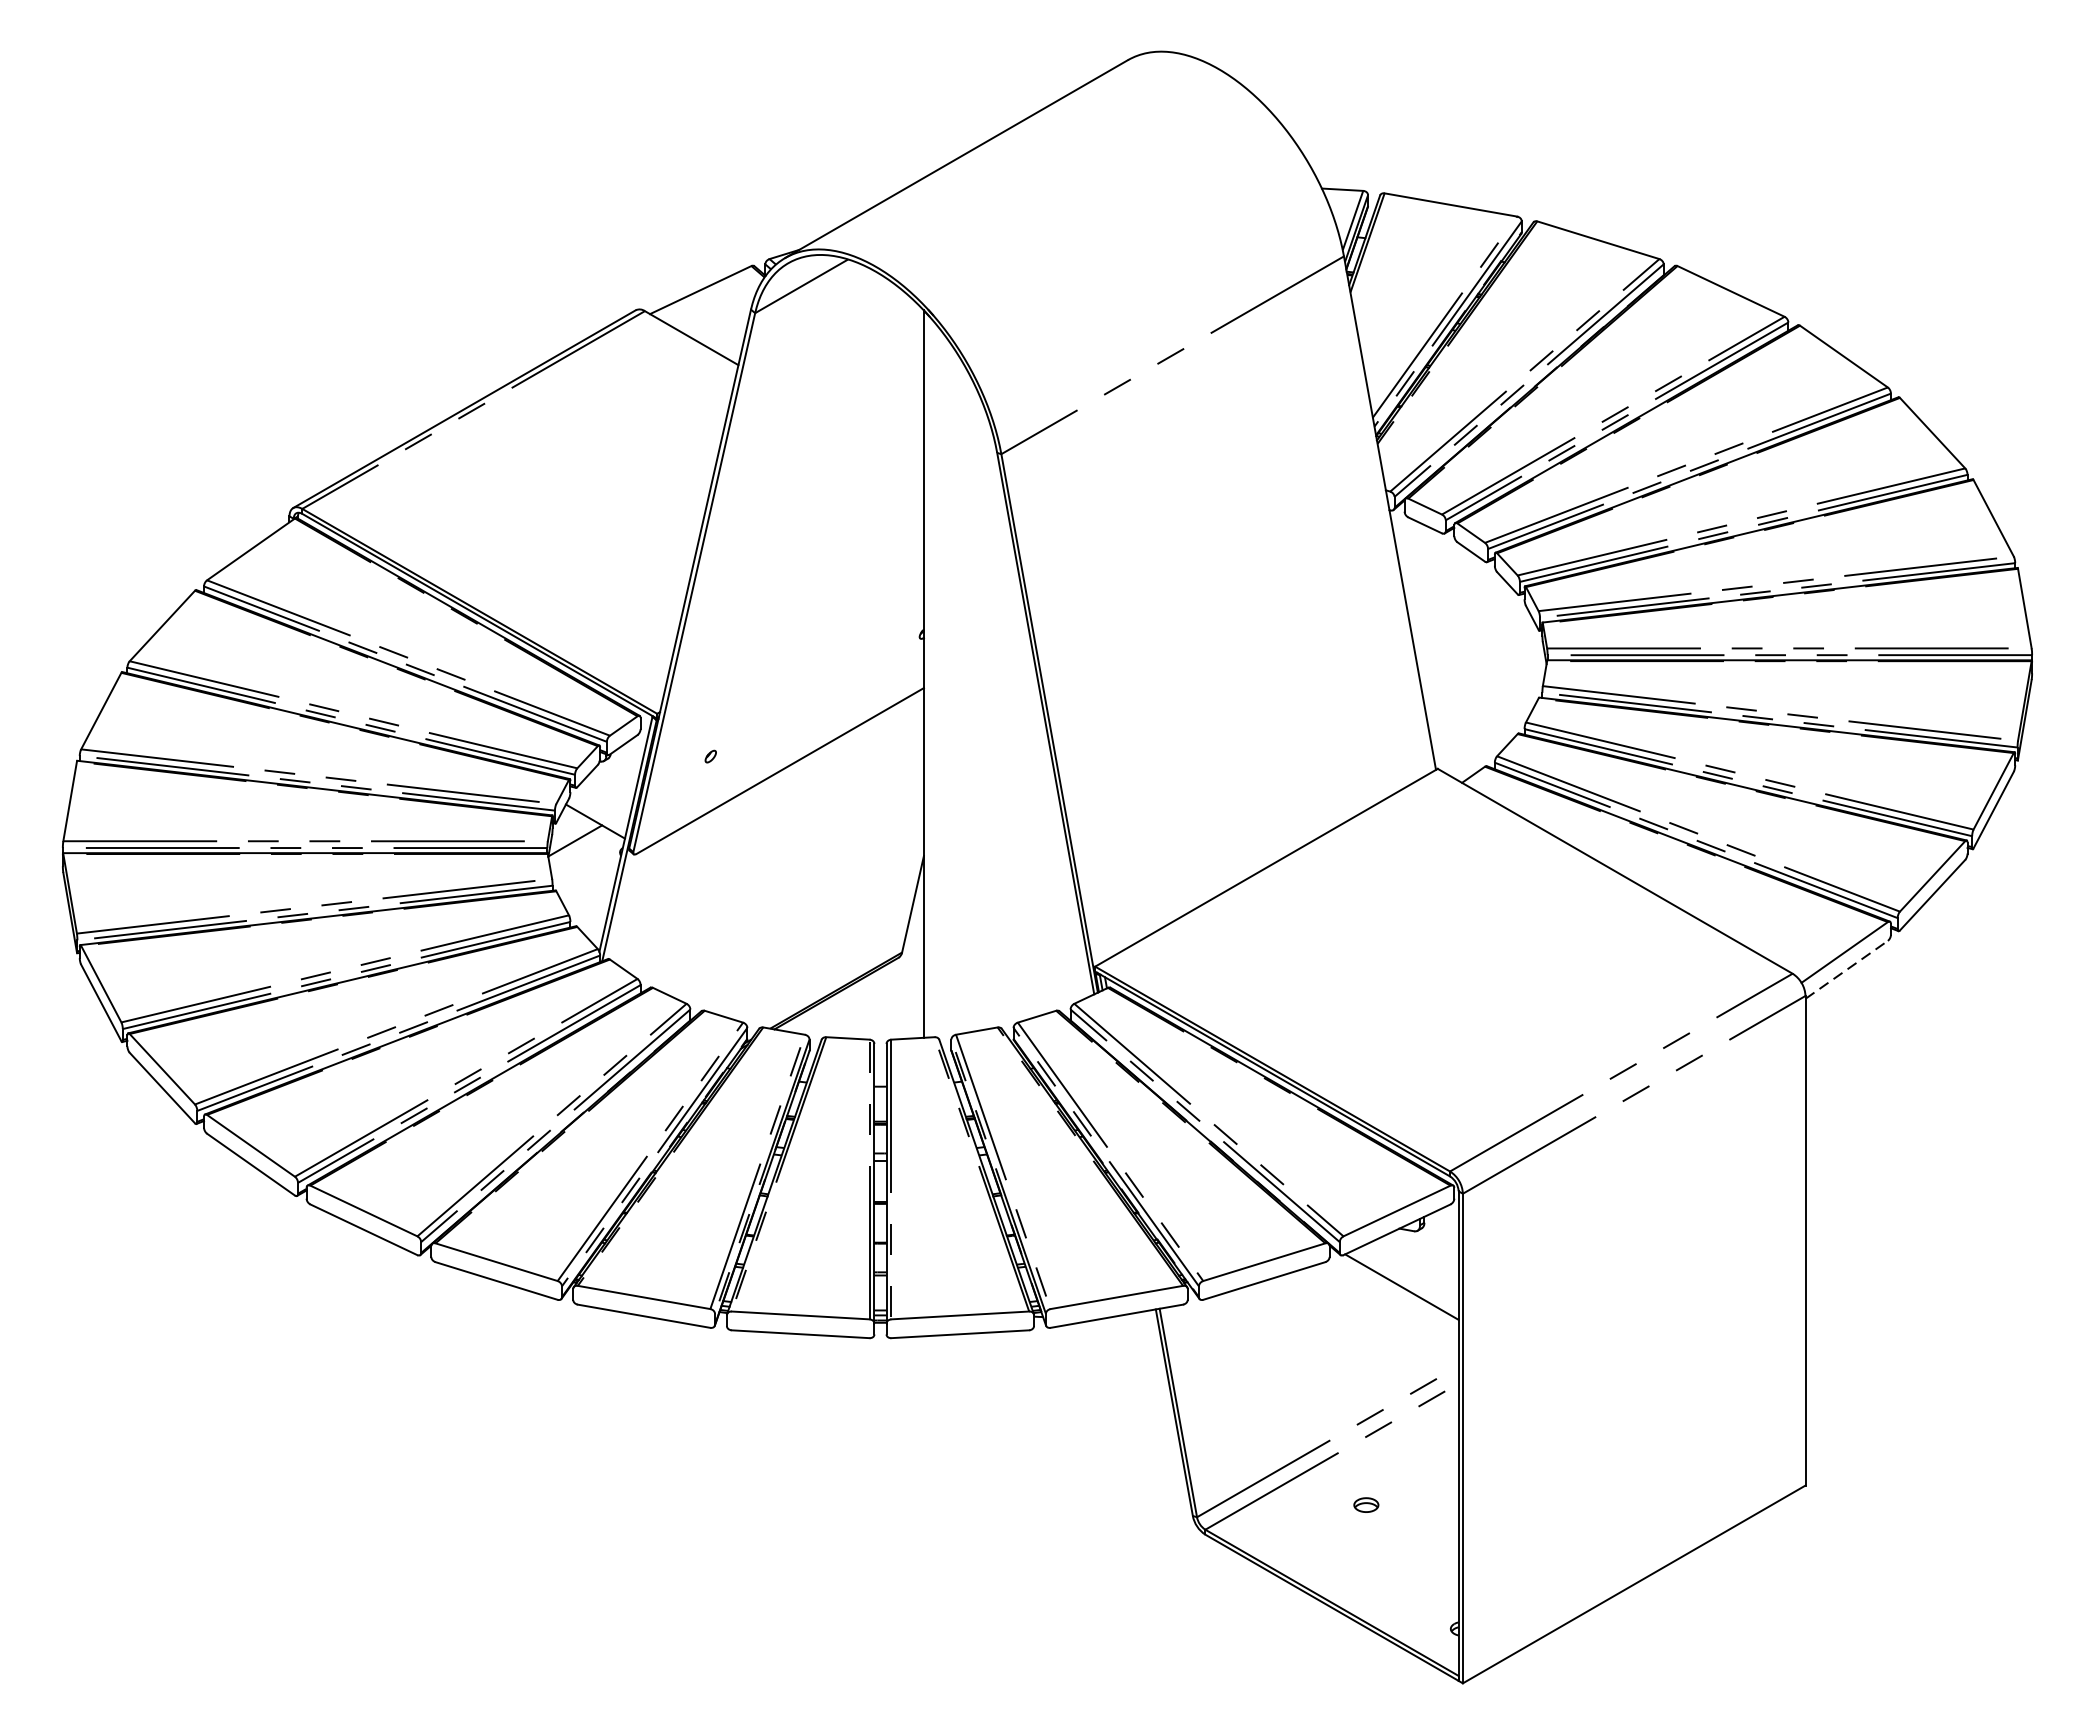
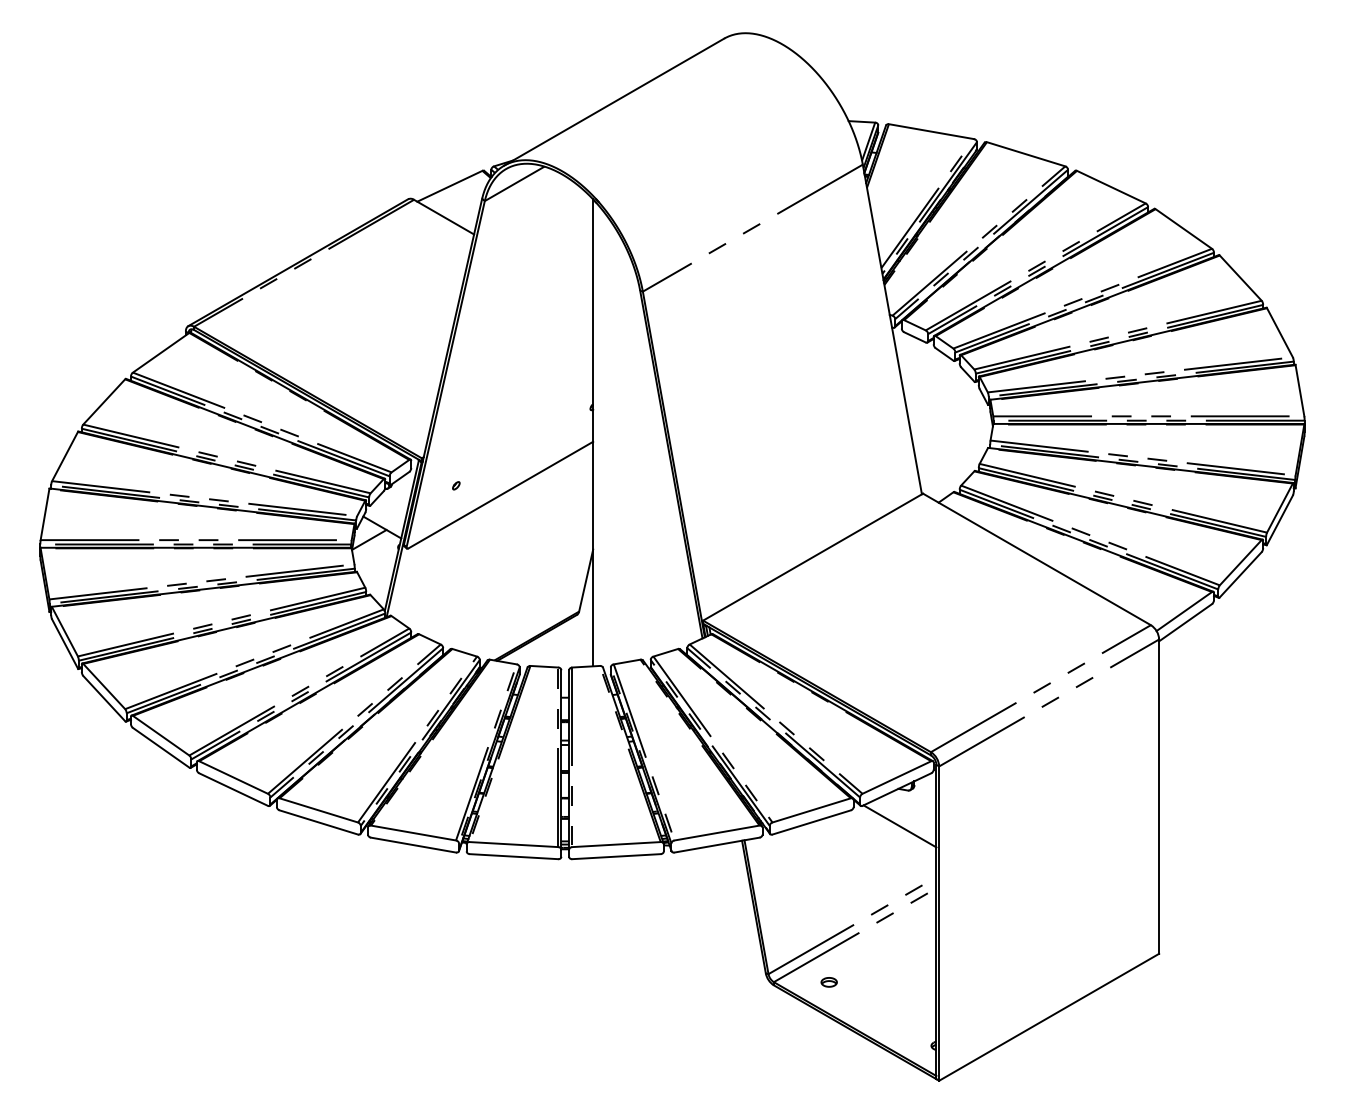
line: (1848, 969) -> (1186, 622), dashed -> solid
part: (1365, 1505) -> (828, 982), moved

